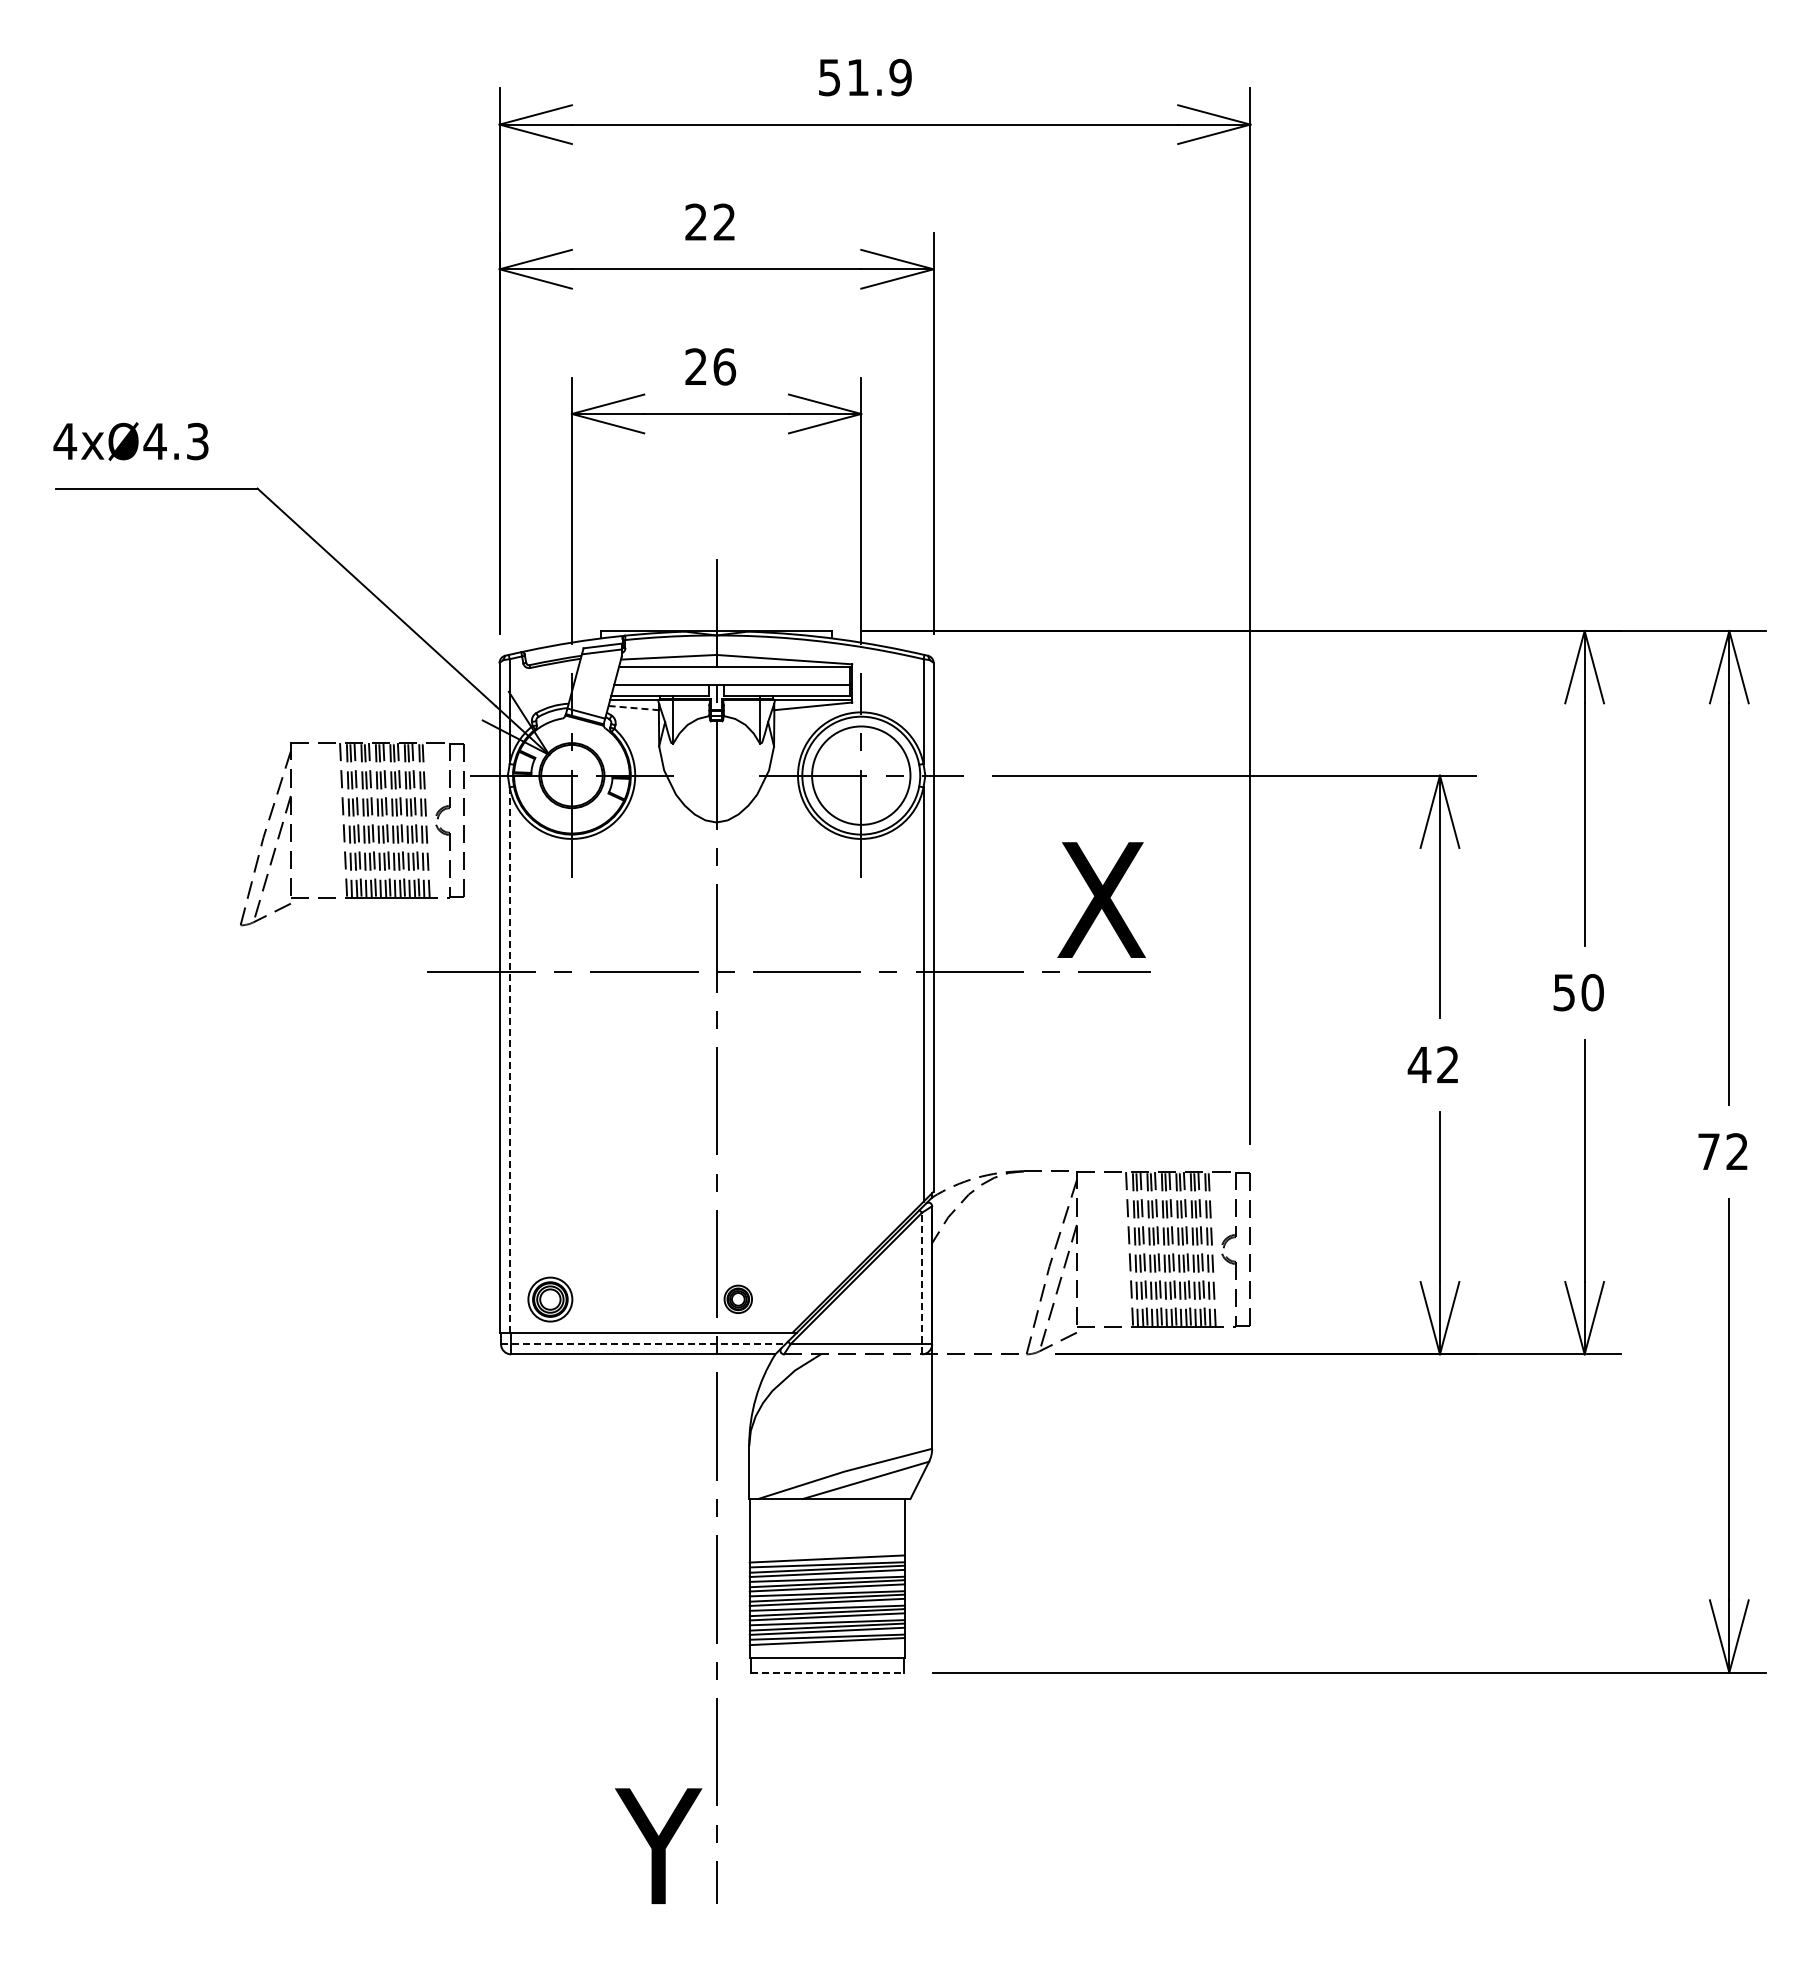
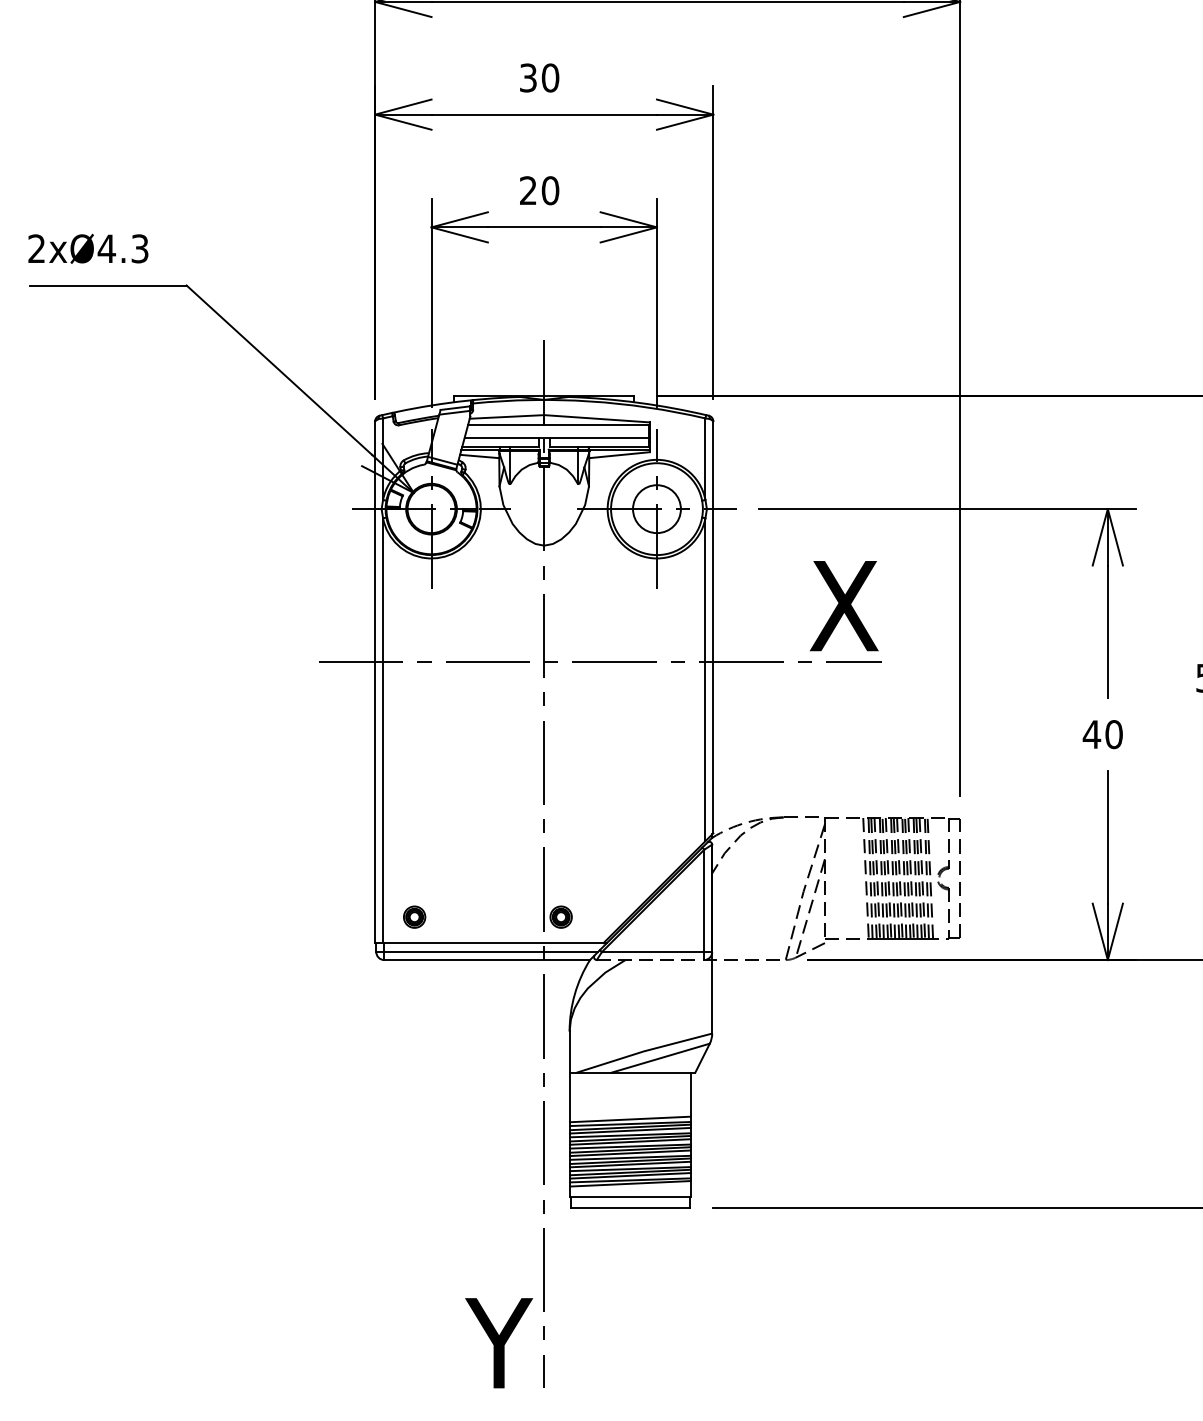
text: (710, 221) -> (539, 77), 22 -> 30
text: (724, 366) -> (550, 190), 26 -> 20
text: (65, 440) -> (36, 248), 4xØ4.3 -> 2xØ4.3
line: (634, 708) -> (480, 456), dashed -> solid
circle: (861, 775) -> (657, 509), size x0.62
part: (352, 834) -> (260, 555), removed
line: (509, 1059) -> (382, 730), dashed -> solid
text: (1448, 1064) -> (1114, 734), 42 -> 40
line: (922, 1283) -> (704, 904), dashed -> solid
part: (549, 1298) -> (414, 916), size x0.62
line: (643, 1344) -> (487, 952), dashed -> solid
line: (827, 1672) -> (630, 1207), dashed -> solid

